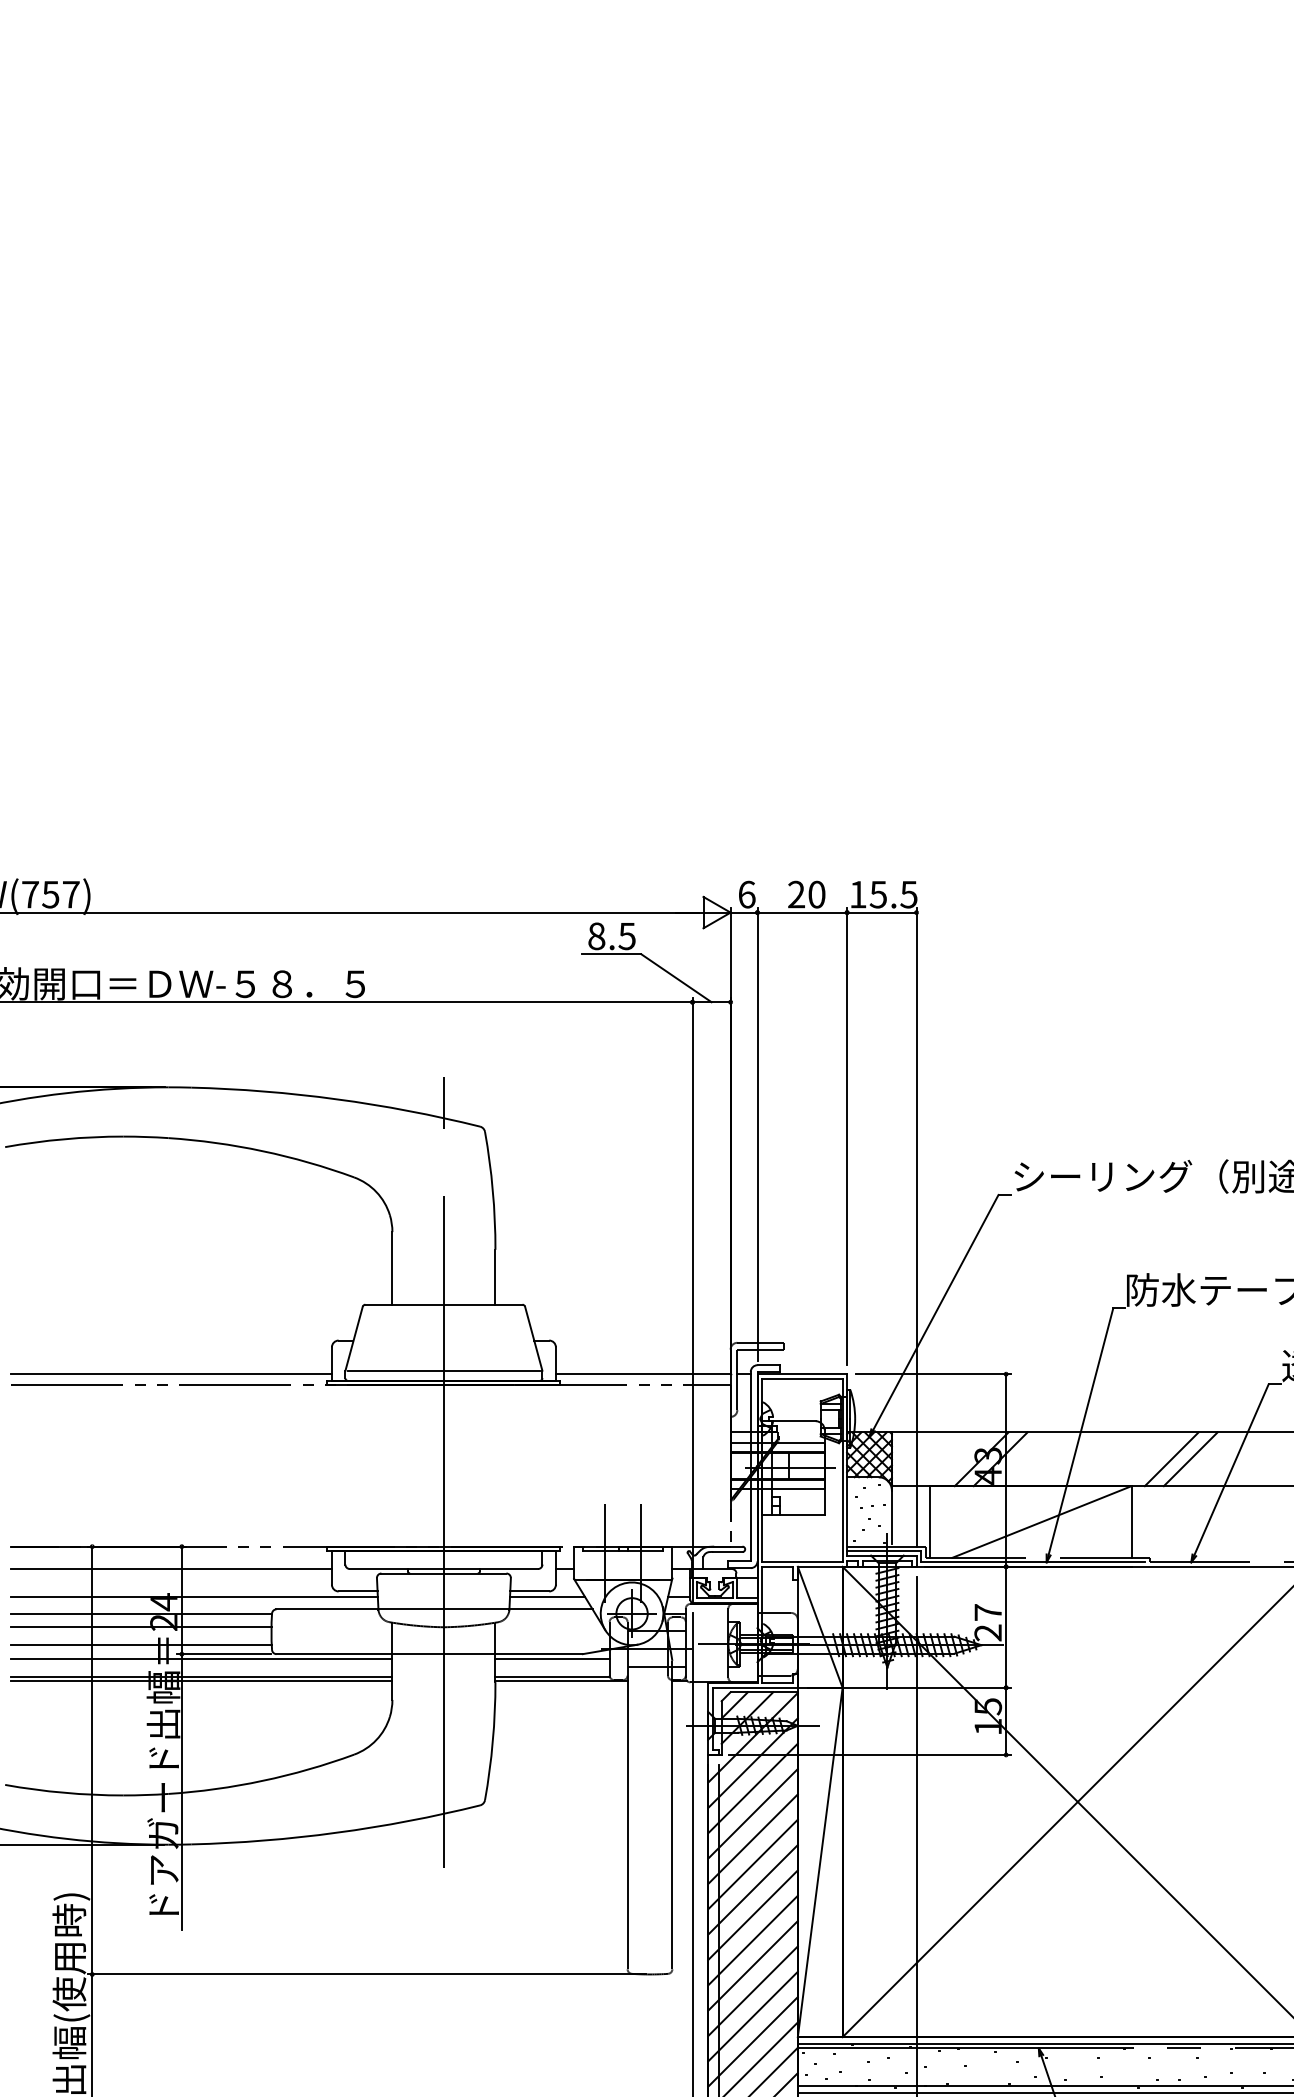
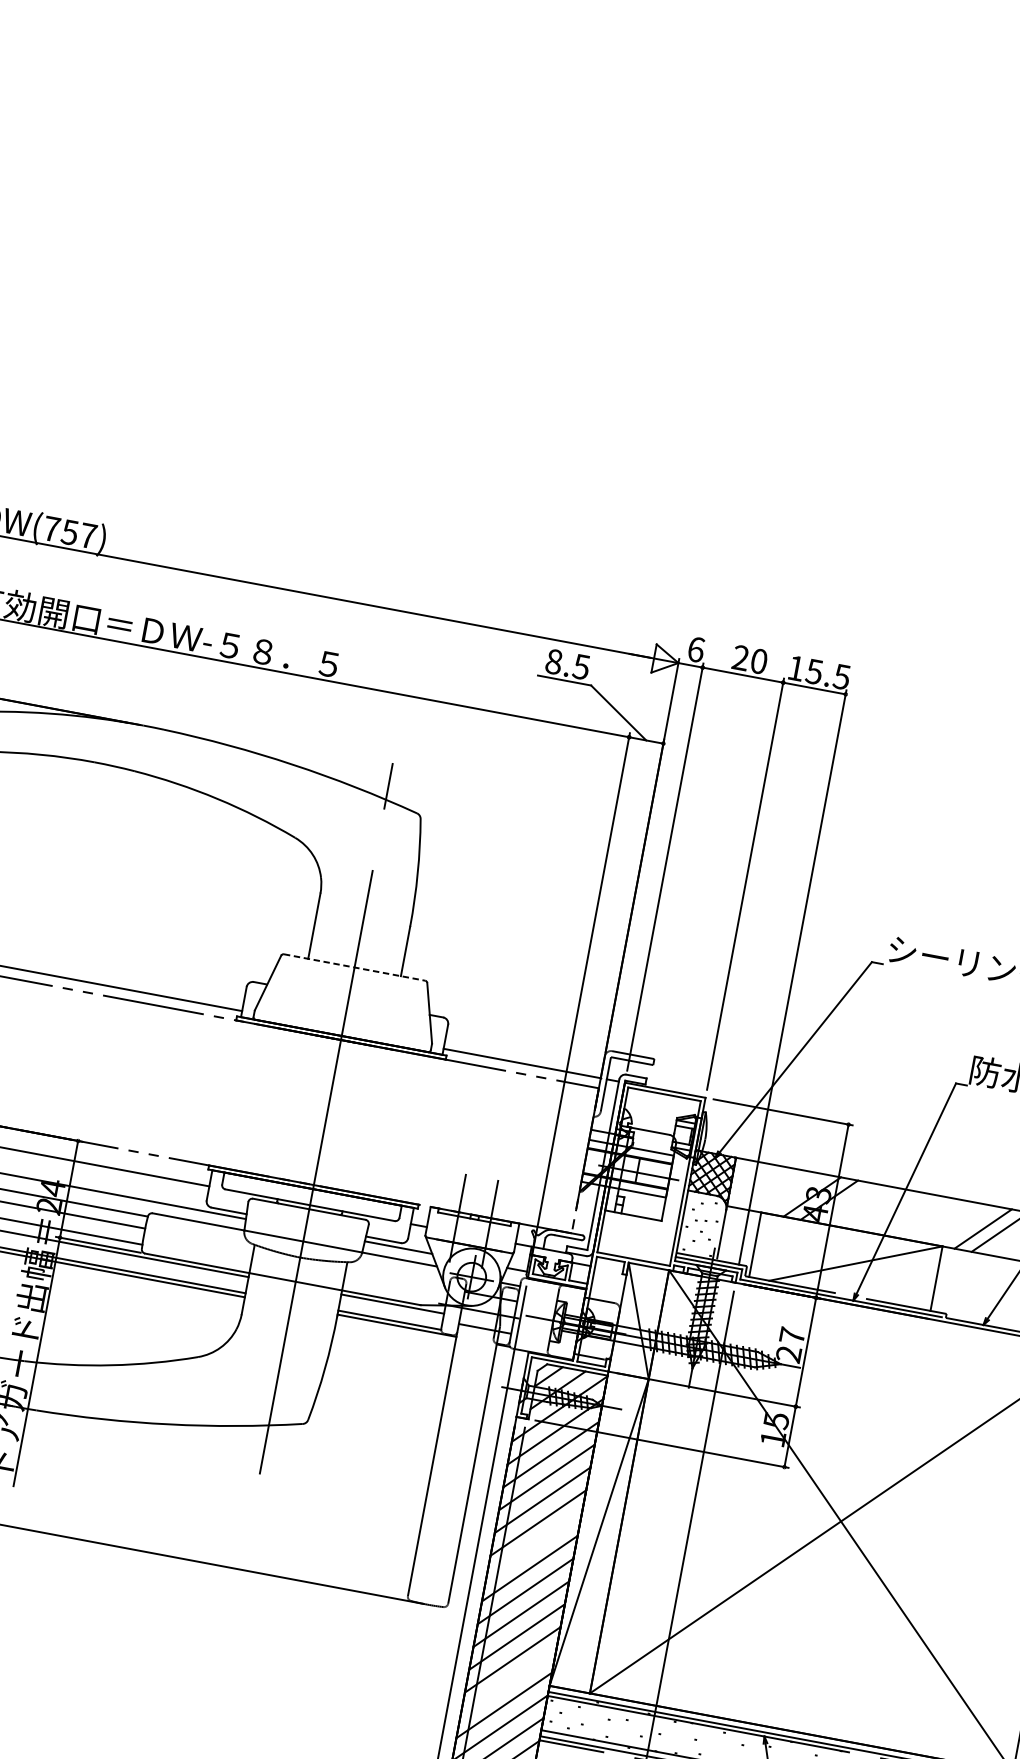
line: (443, 1304) -> (354, 967), solid -> dashed
line: (443, 1371) -> (342, 1027), removed
line: (752, 1889) -> (533, 1545), removed
line: (752, 2041) -> (508, 1682), removed

